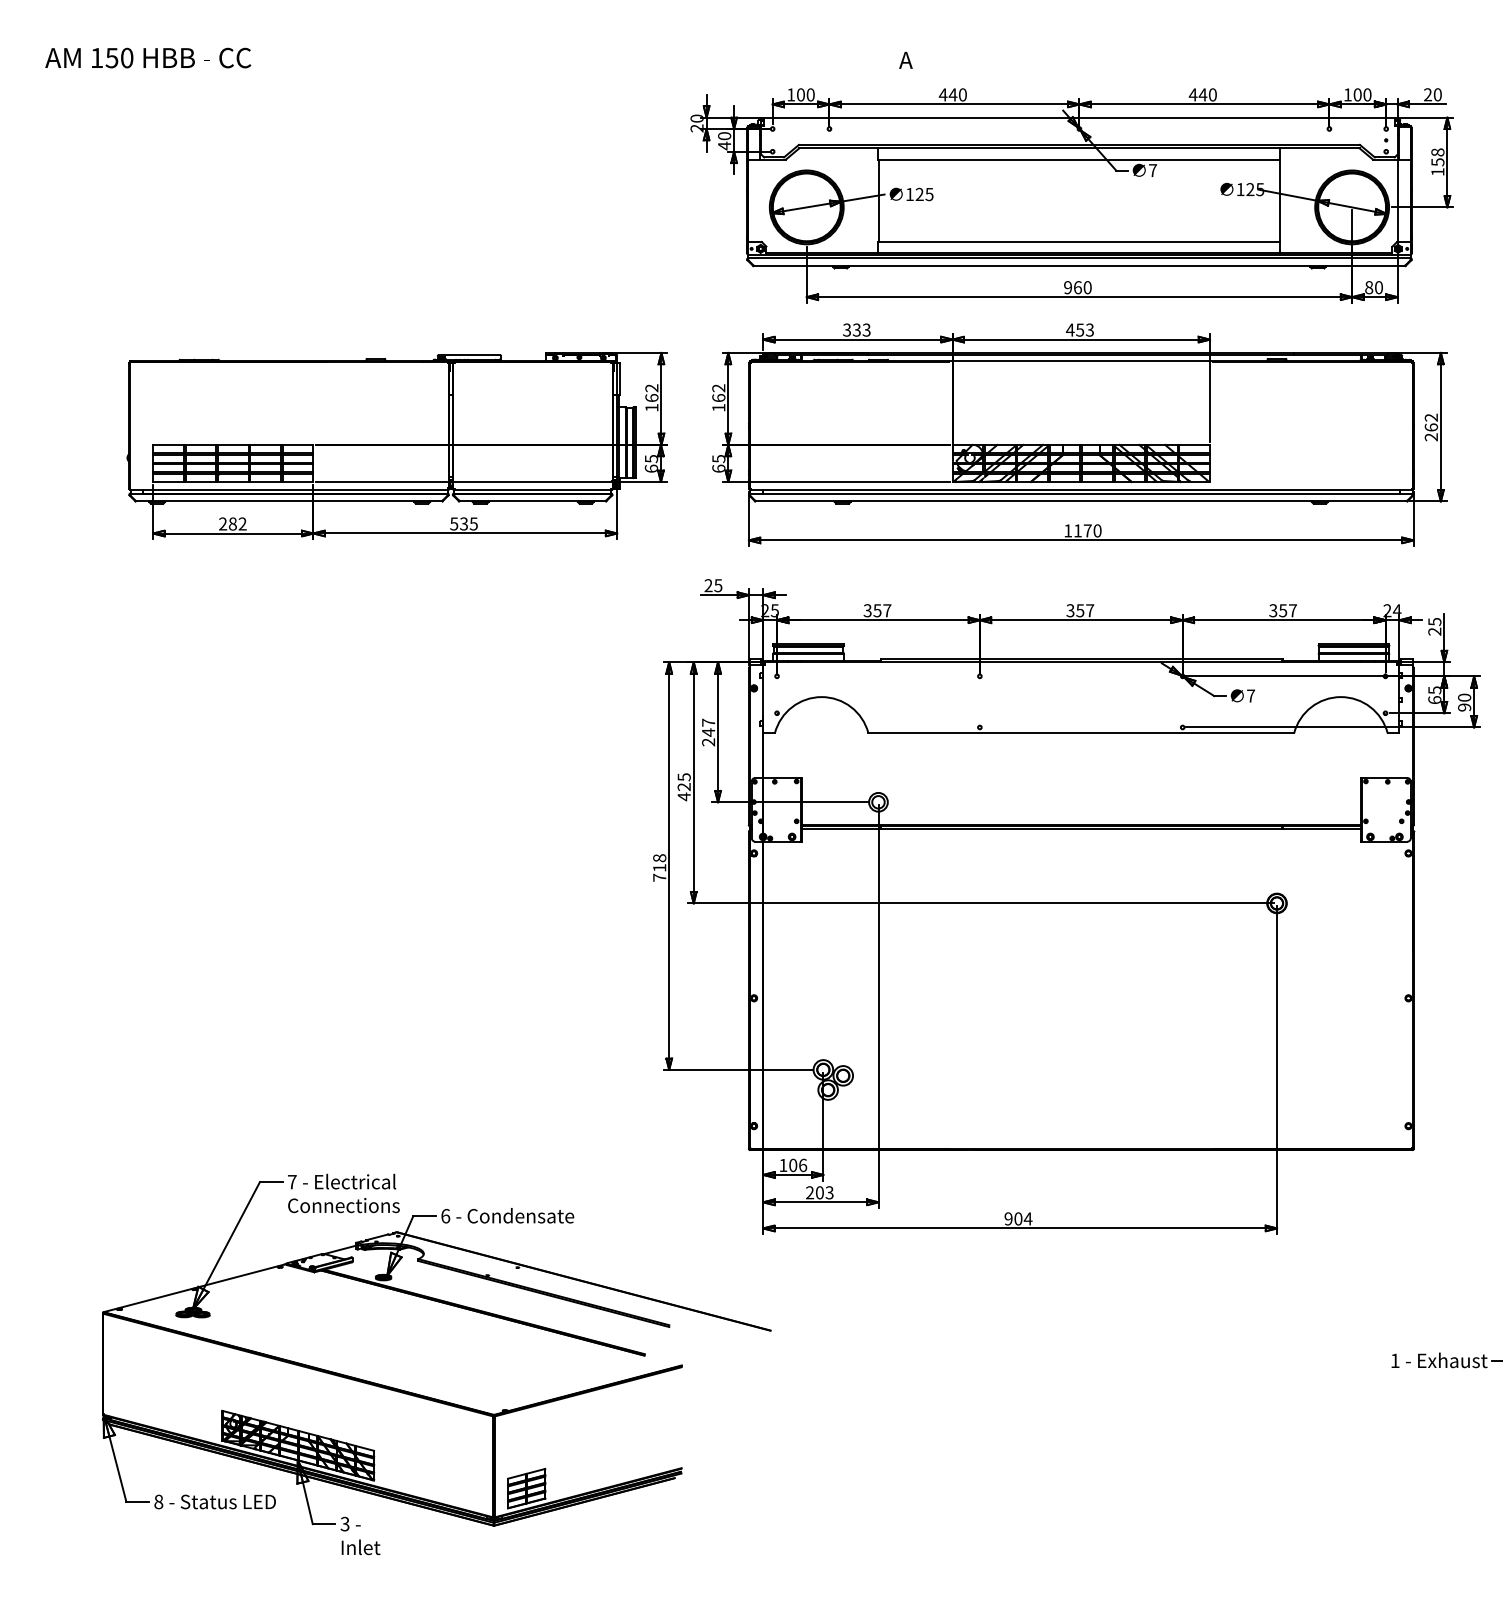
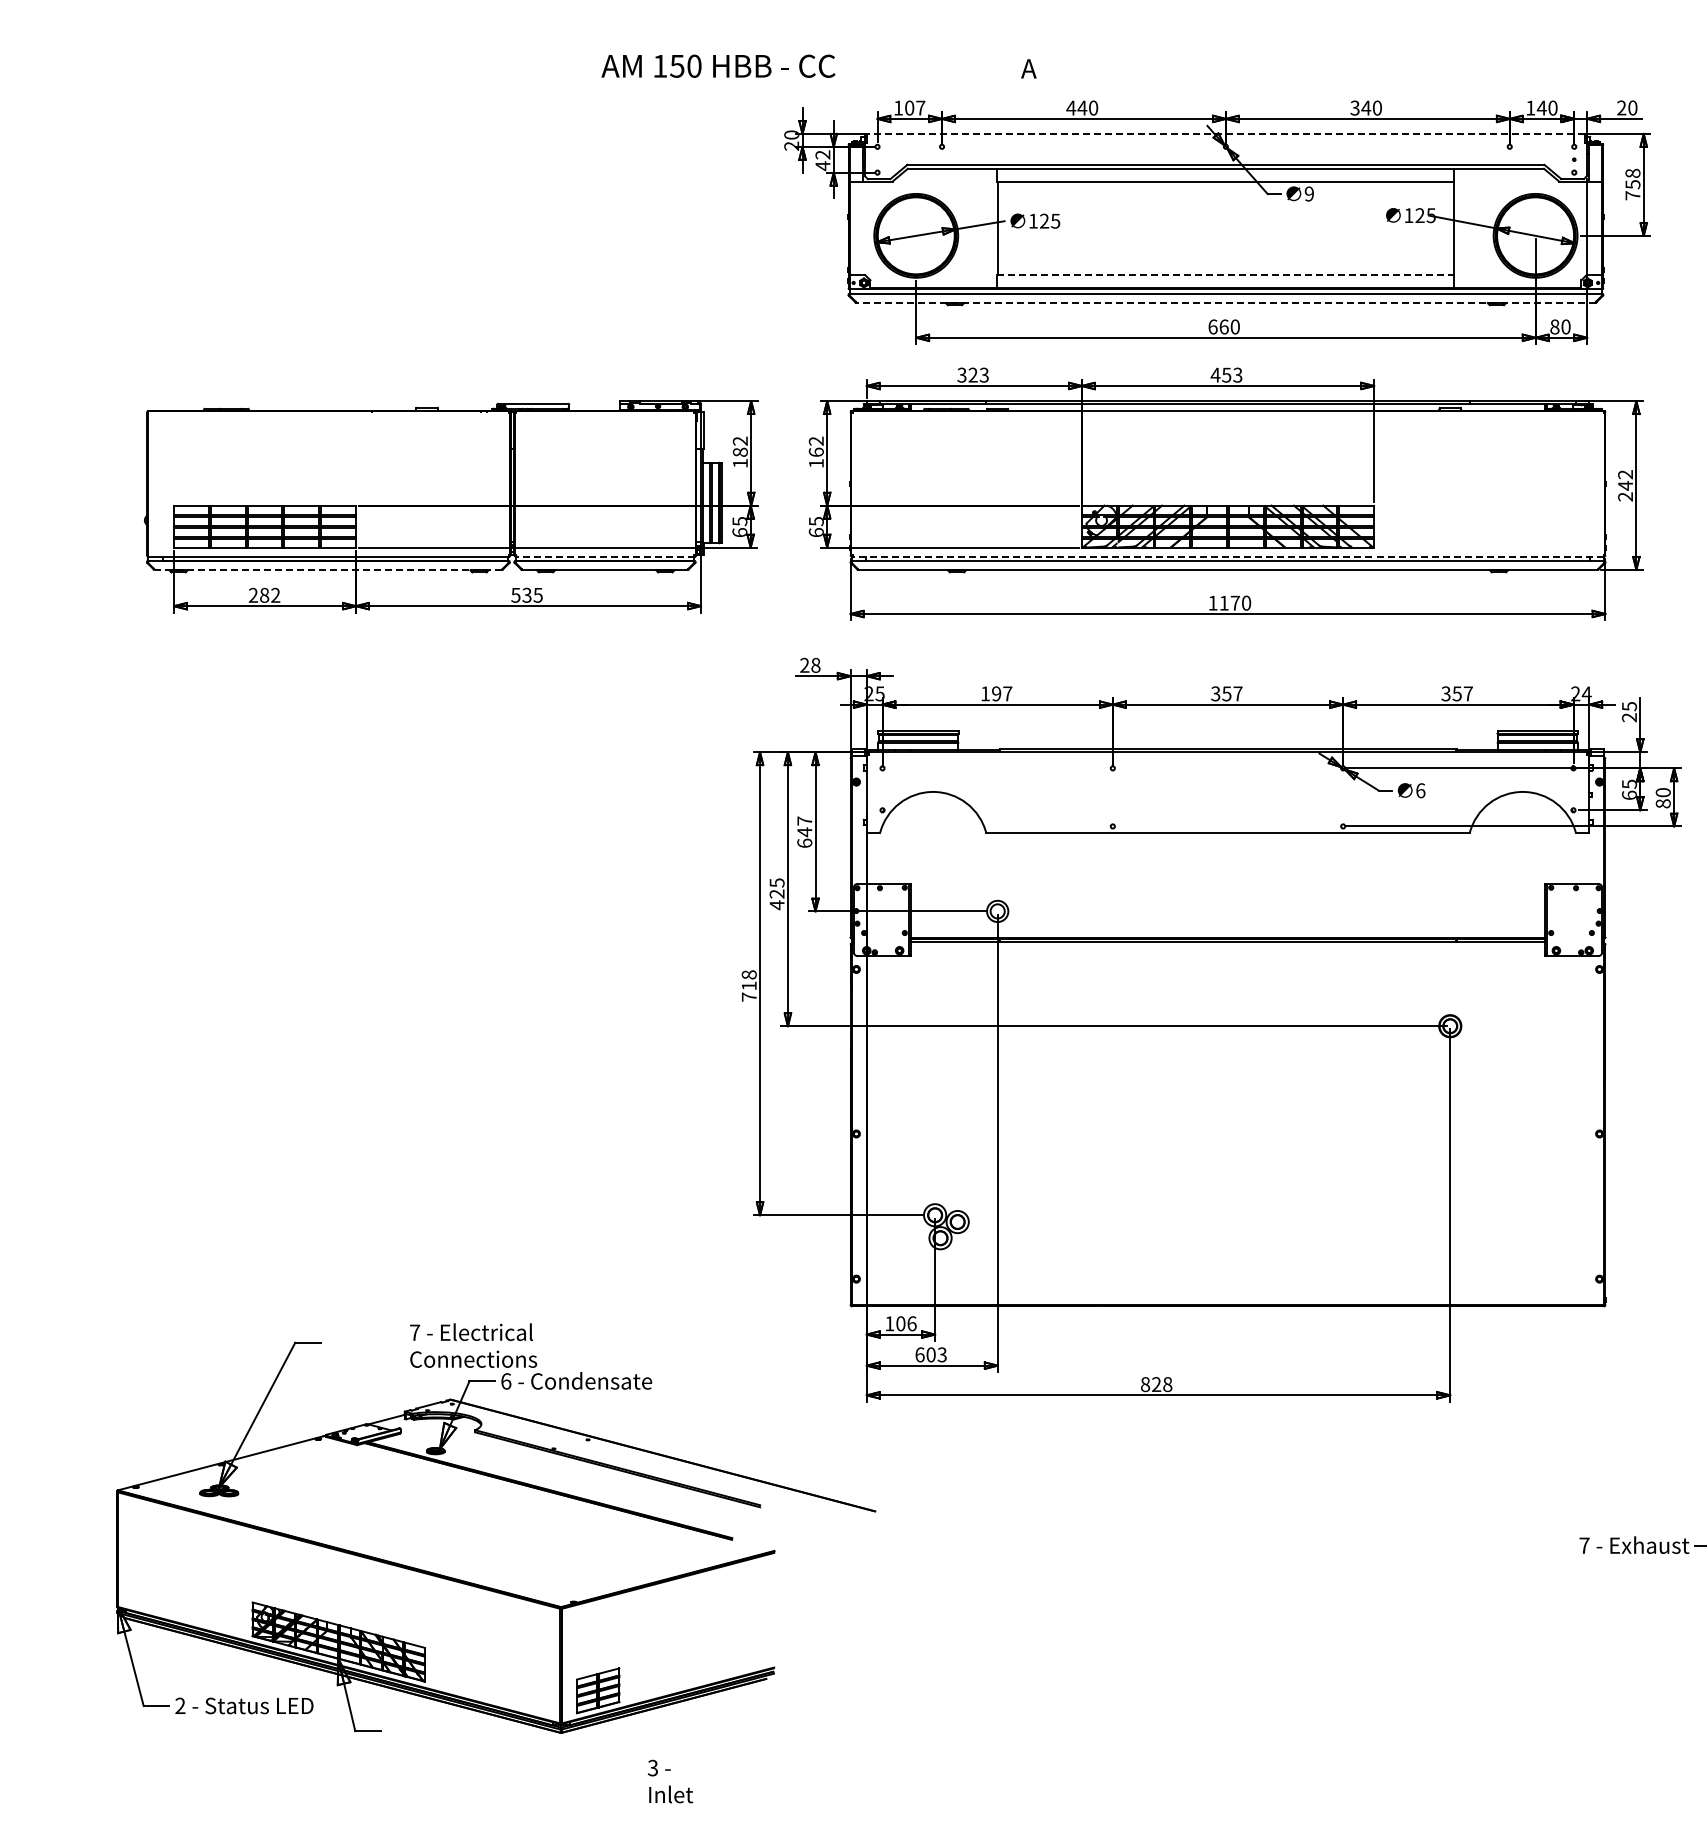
text: (148, 57) -> (718, 65), moved
text: (810, 94) -> (920, 107), 100 -> 107
text: (1193, 94) -> (1355, 107), 440 -> 340
text: (1357, 94) -> (1541, 107), 100 -> 140
line: (1079, 117) -> (1225, 133), solid -> dashed
text: (724, 135) -> (822, 154), 40 -> 42
text: (1153, 170) -> (1309, 193), 7 -> 9
text: (1437, 171) -> (1632, 195), 158 -> 758
line: (1079, 242) -> (1225, 275), solid -> dashed
line: (1079, 266) -> (1225, 302), solid -> dashed
text: (1067, 287) -> (1212, 326), 960 -> 660
text: (856, 330) -> (972, 375), 333 -> 323
text: (651, 397) -> (739, 451), 162 -> 182
text: (1431, 427) -> (1625, 485), 262 -> 242
line: (532, 489) -> (604, 556), solid -> dashed
line: (1080, 489) -> (1227, 556), solid -> dashed
line: (289, 501) -> (328, 569), solid -> dashed
text: (718, 584) -> (815, 664), 25 -> 28
text: (872, 610) -> (990, 693), 357 -> 197
text: (1250, 695) -> (1420, 790), 7 -> 6
text: (1463, 707) -> (1662, 803), 90 -> 80
text: (708, 741) -> (804, 842), 247 -> 647
text: (809, 1192) -> (919, 1354), 203 -> 603
text: (343, 1193) -> (473, 1345), moved
text: (1018, 1218) -> (1156, 1384), 904 -> 828
text: (1395, 1360) -> (1584, 1545), 1 -> 7
text: (158, 1501) -> (180, 1705), 8 -> 2
text: (360, 1535) -> (670, 1781), moved

